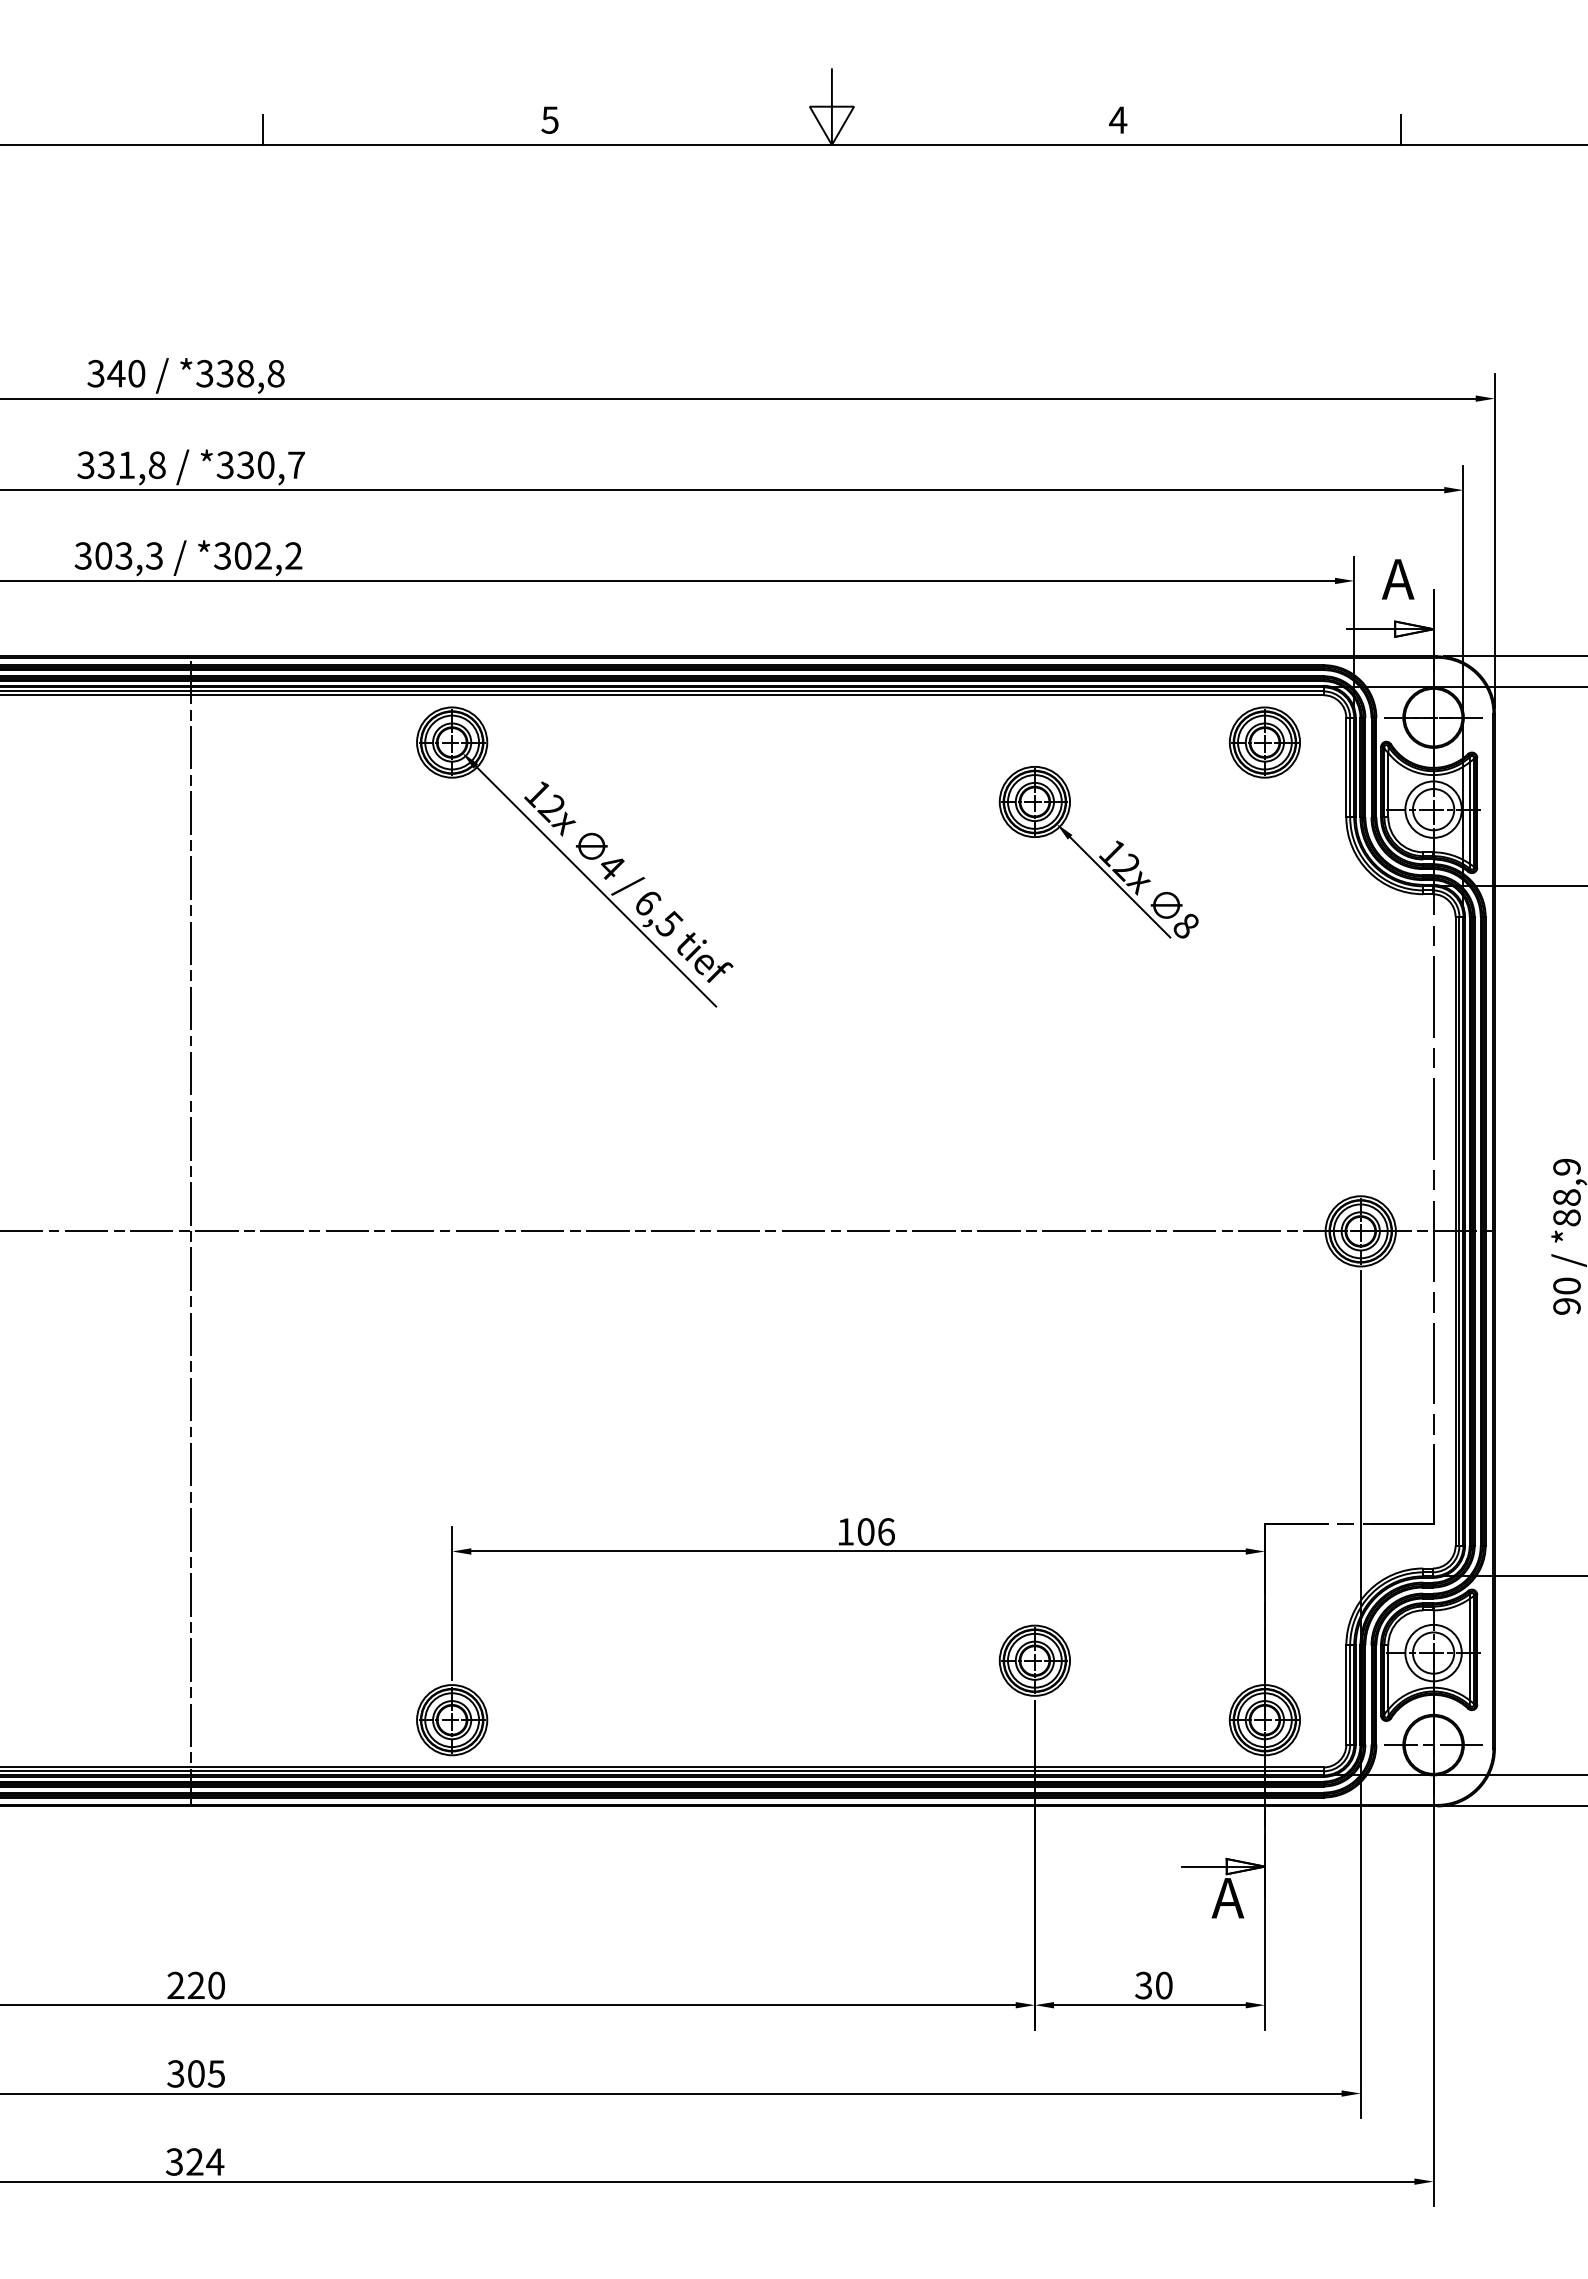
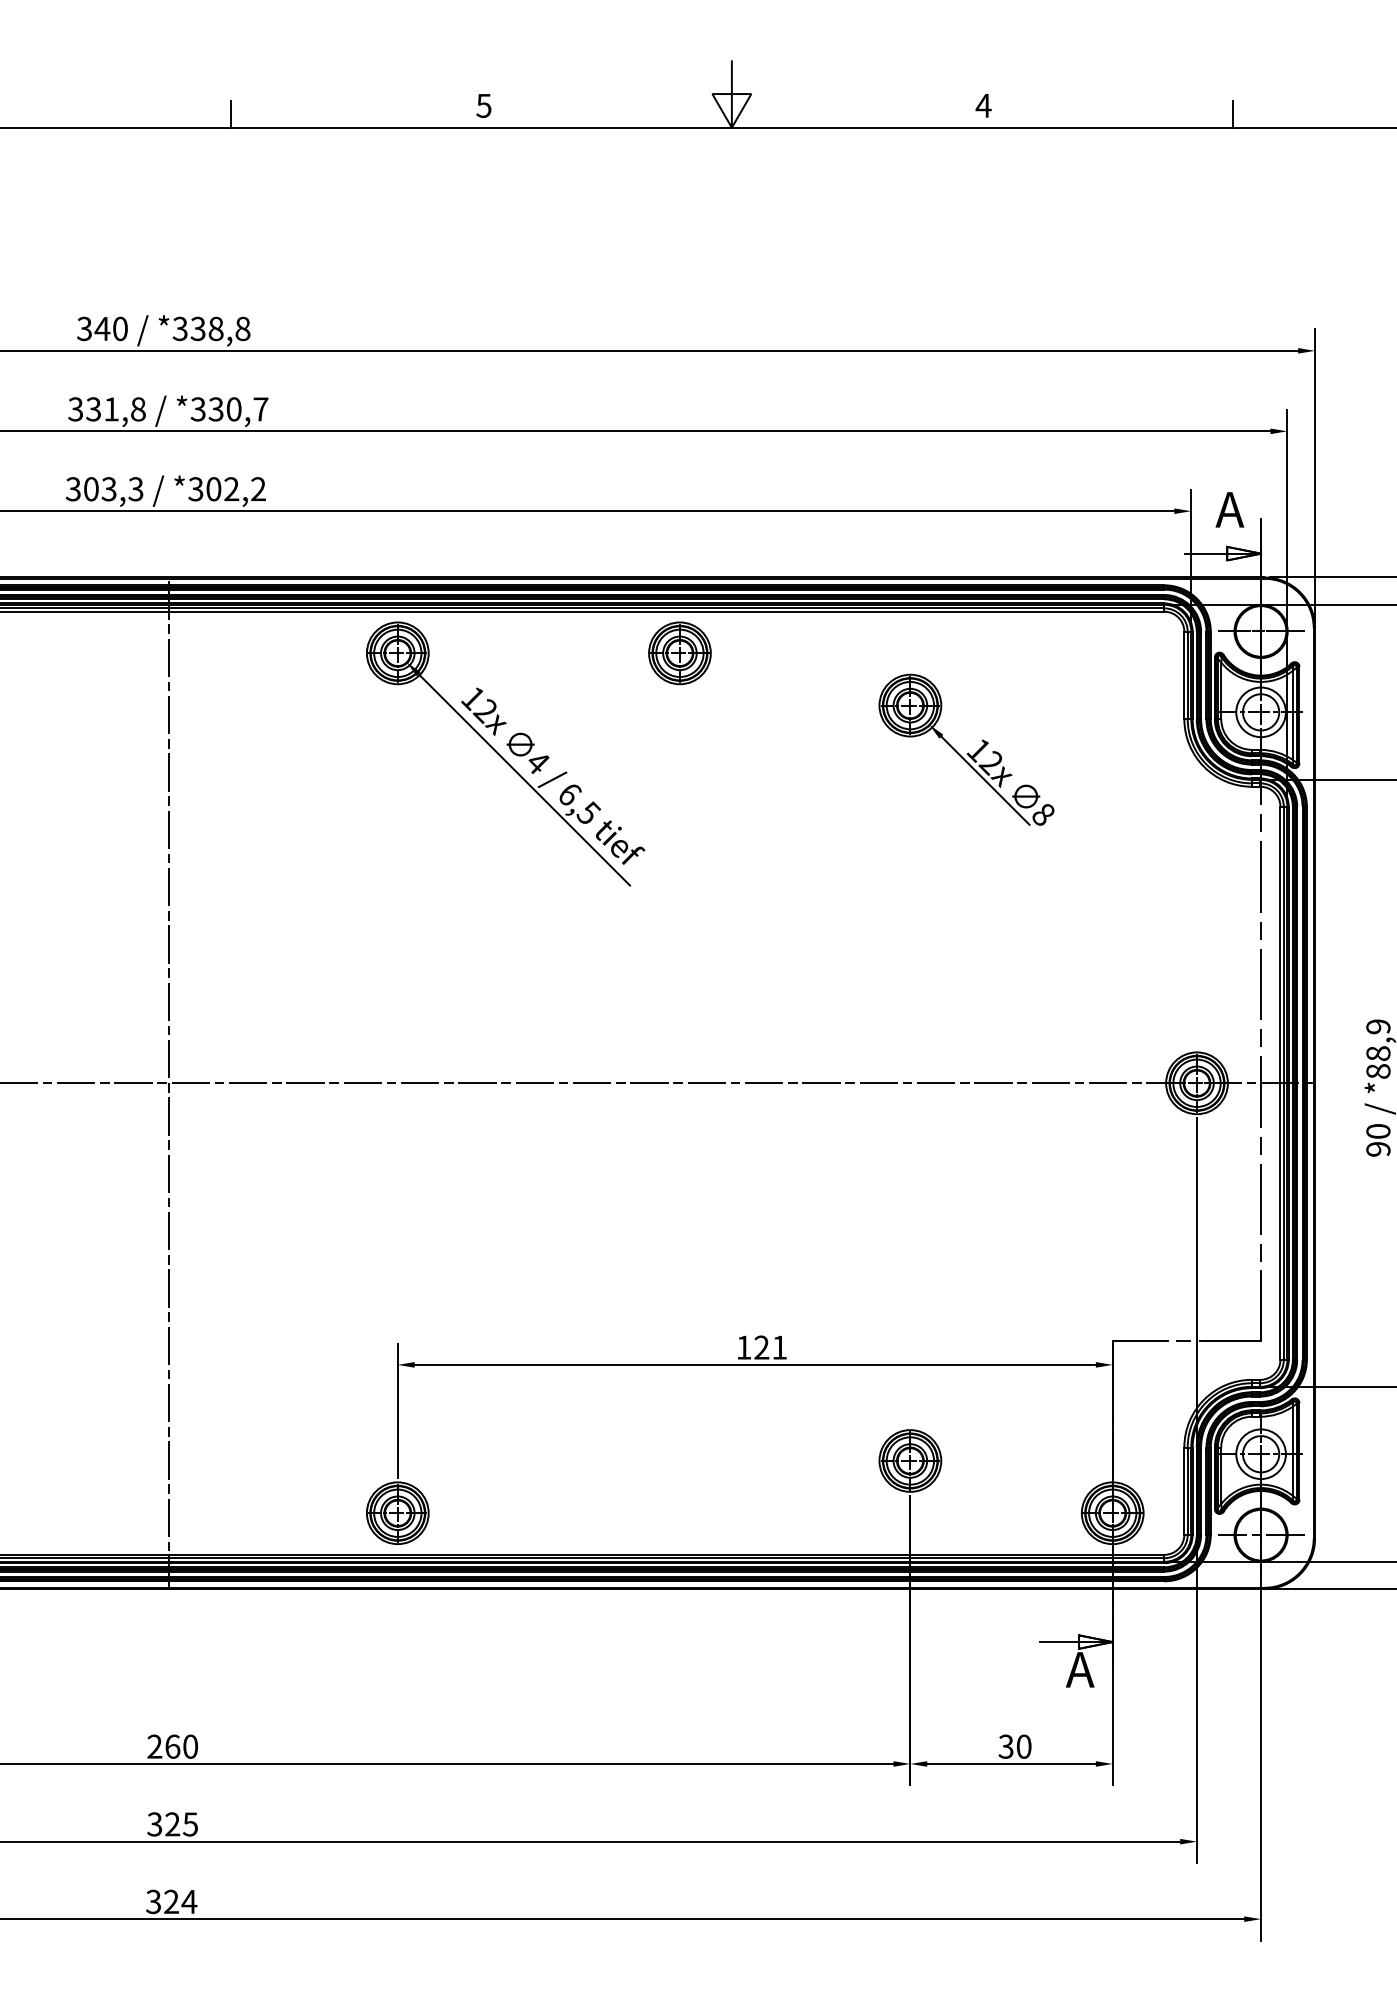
part: (1264, 742) -> (679, 653), moved
text: (875, 1531) -> (770, 1347), 106 -> 121
text: (195, 1985) -> (172, 1746), 220 -> 260
text: (195, 2073) -> (172, 1824), 305 -> 325

